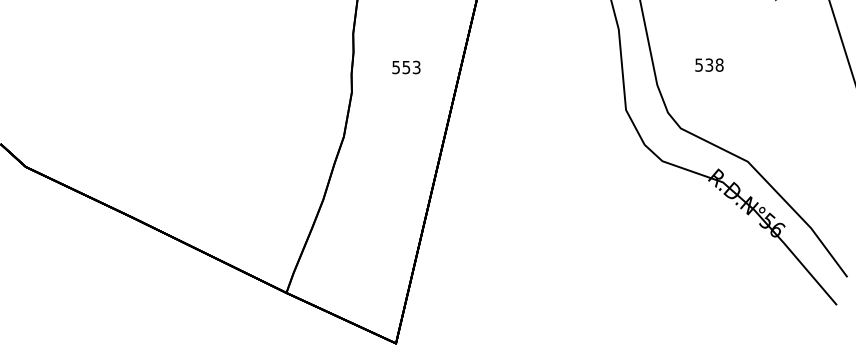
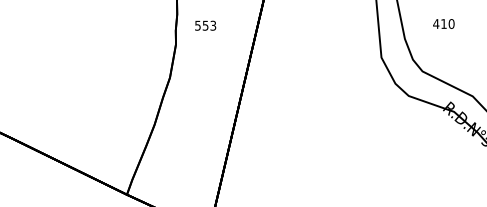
text: (708, 64) -> (443, 23), 538 -> 410
text: (406, 67) -> (205, 25), moved

